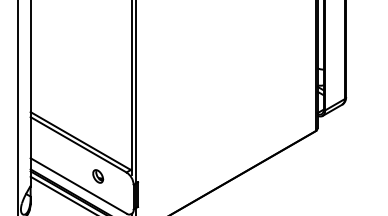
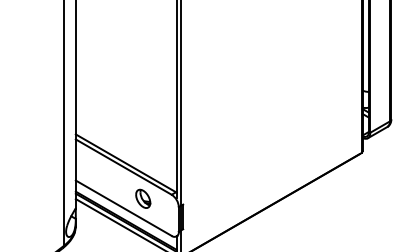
part: (98, 176) -> (143, 198), size x1.43

